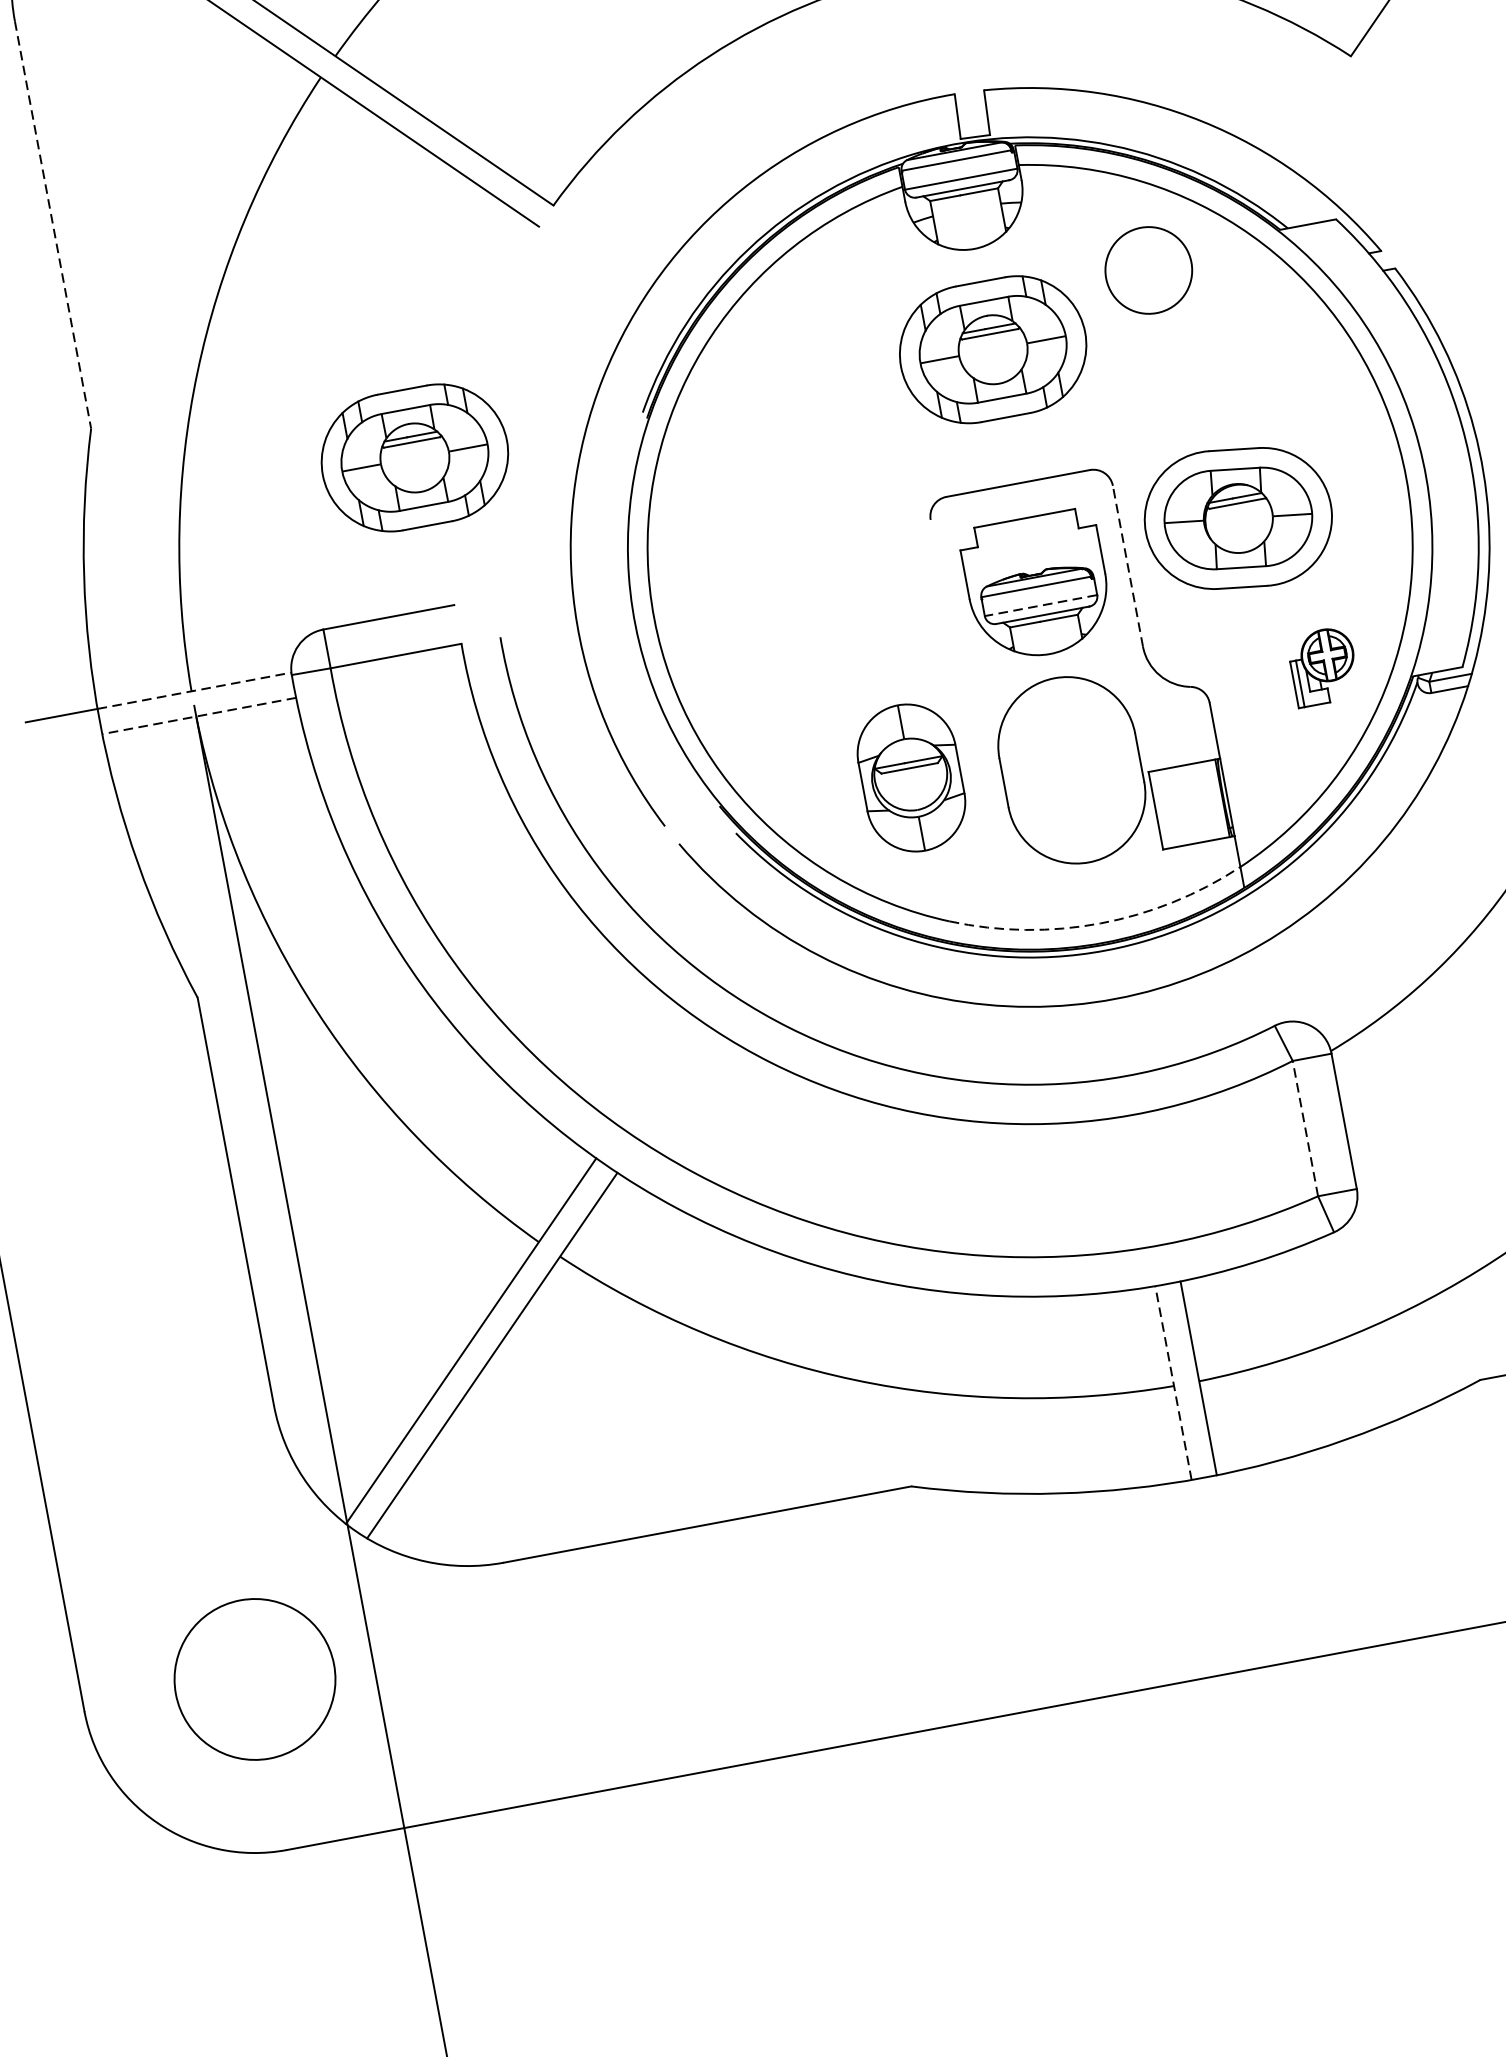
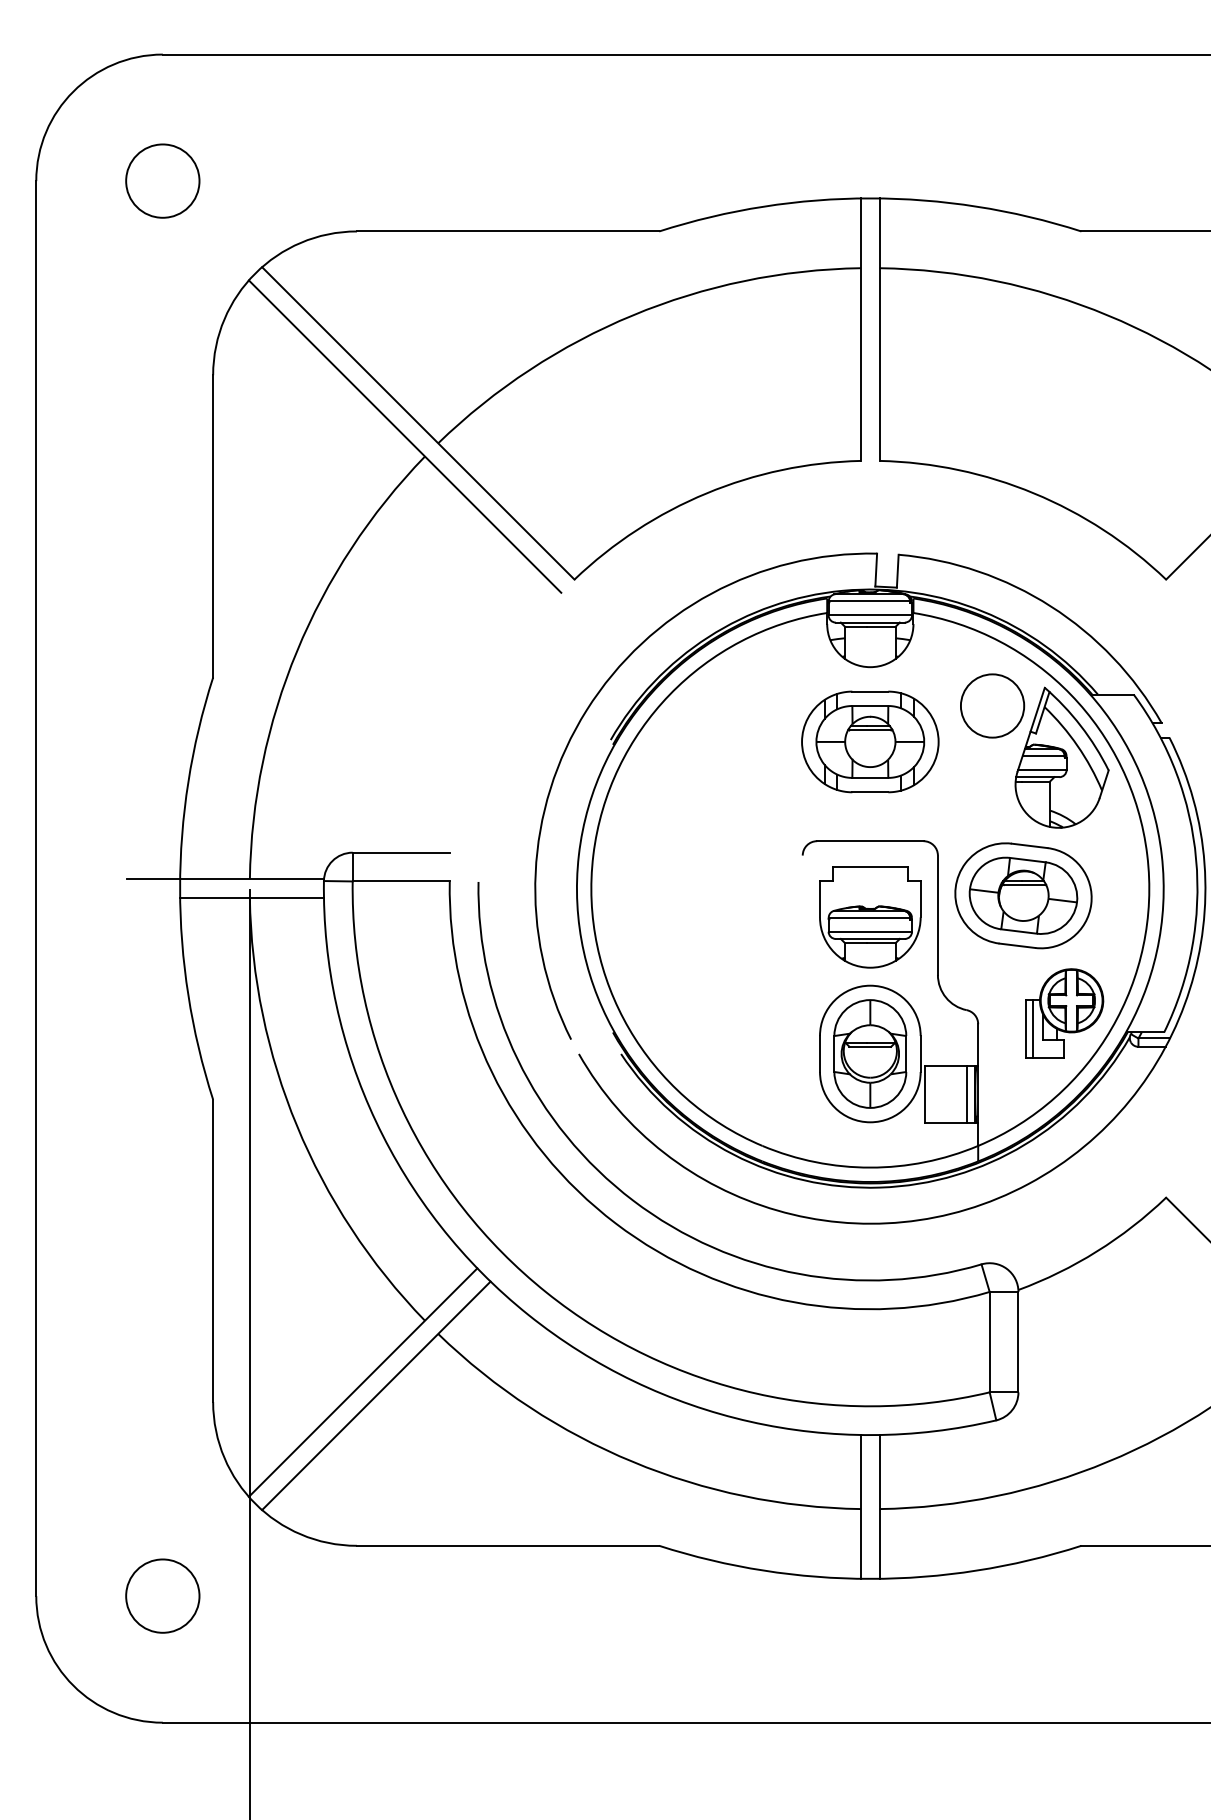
line: (53, 225) -> (213, 526), dashed -> solid
part: (1254, 322) -> (1061, 757), added
part: (415, 457) -> (441, 741), removed
line: (1127, 566) -> (937, 915), dashed -> solid
line: (1041, 605) -> (870, 931), dashed -> solid
part: (1323, 666) -> (1064, 1013), size x1.67
line: (195, 690) -> (252, 879), dashed -> solid
line: (199, 715) -> (252, 897), dashed -> solid
part: (911, 777) -> (870, 1053), moved
line: (1211, 800) -> (966, 1094), added
arc: (1100, 923) -> (870, 1167), dashed -> solid
line: (1304, 1127) -> (989, 1341), dashed -> solid
line: (1172, 1382) -> (860, 1506), dashed -> solid
circle: (254, 1678) -> (162, 1595), size x0.62

